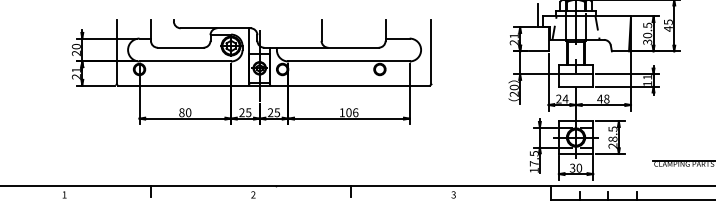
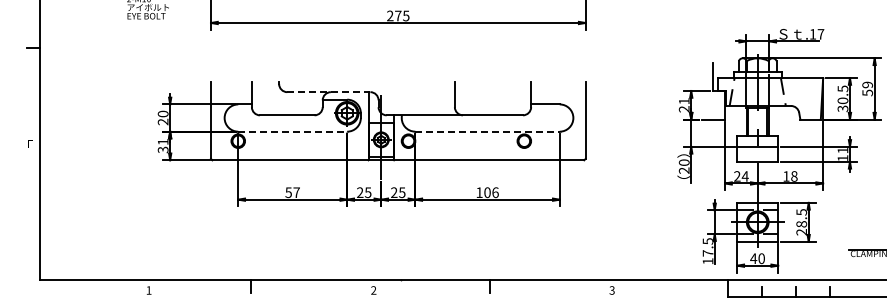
text: (668, 25) -> (867, 88), 45 -> 59
line: (215, 28) -> (328, 92), solid -> dashed
line: (185, 61) -> (293, 131), solid -> dashed
line: (349, 61) -> (488, 131), solid -> dashed
text: (76, 76) -> (163, 149), 21 -> 31
text: (599, 99) -> (785, 176), 48 -> 18
text: (185, 112) -> (292, 192), 80 -> 57
text: (572, 168) -> (753, 258), 30 -> 40

